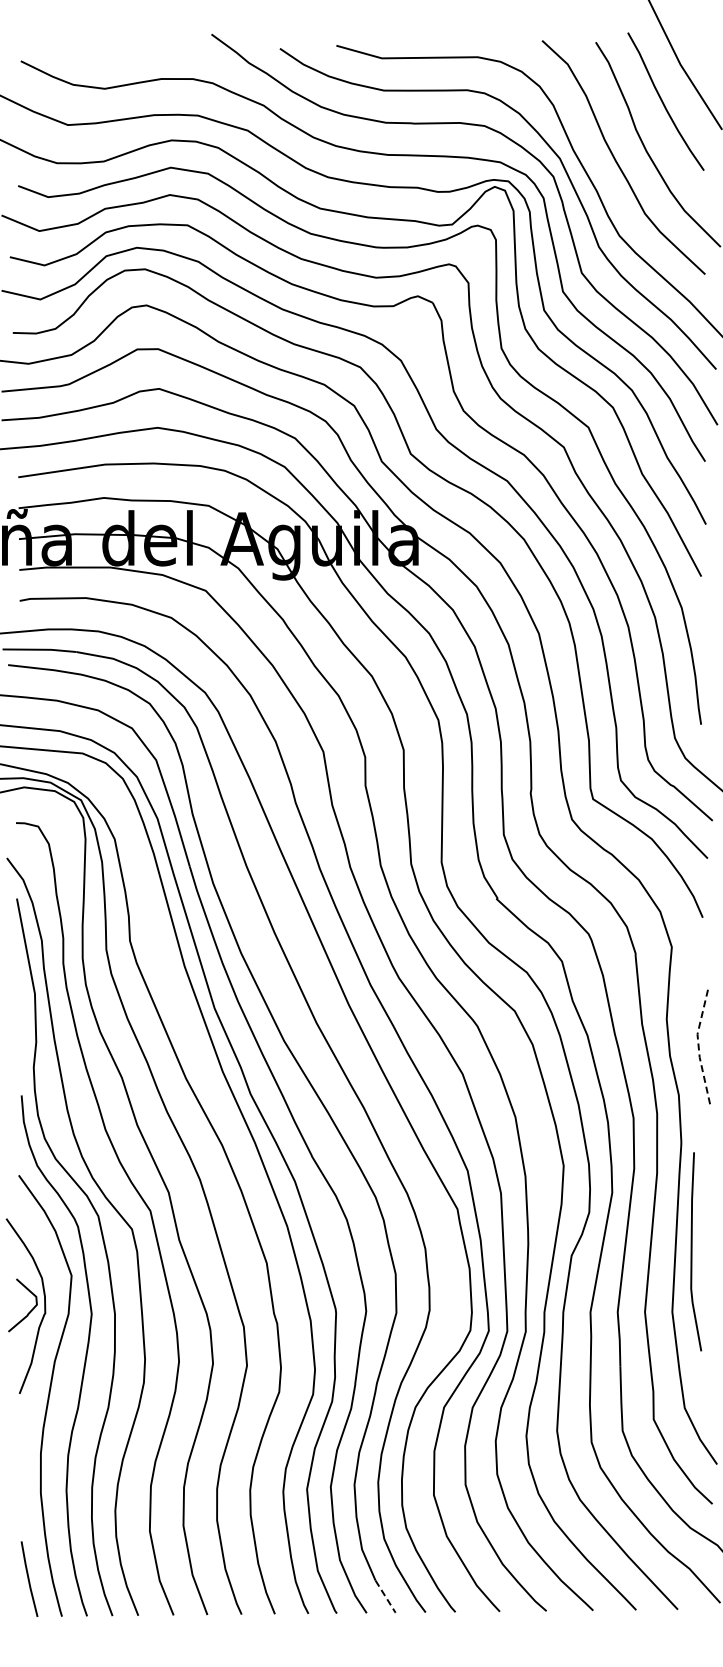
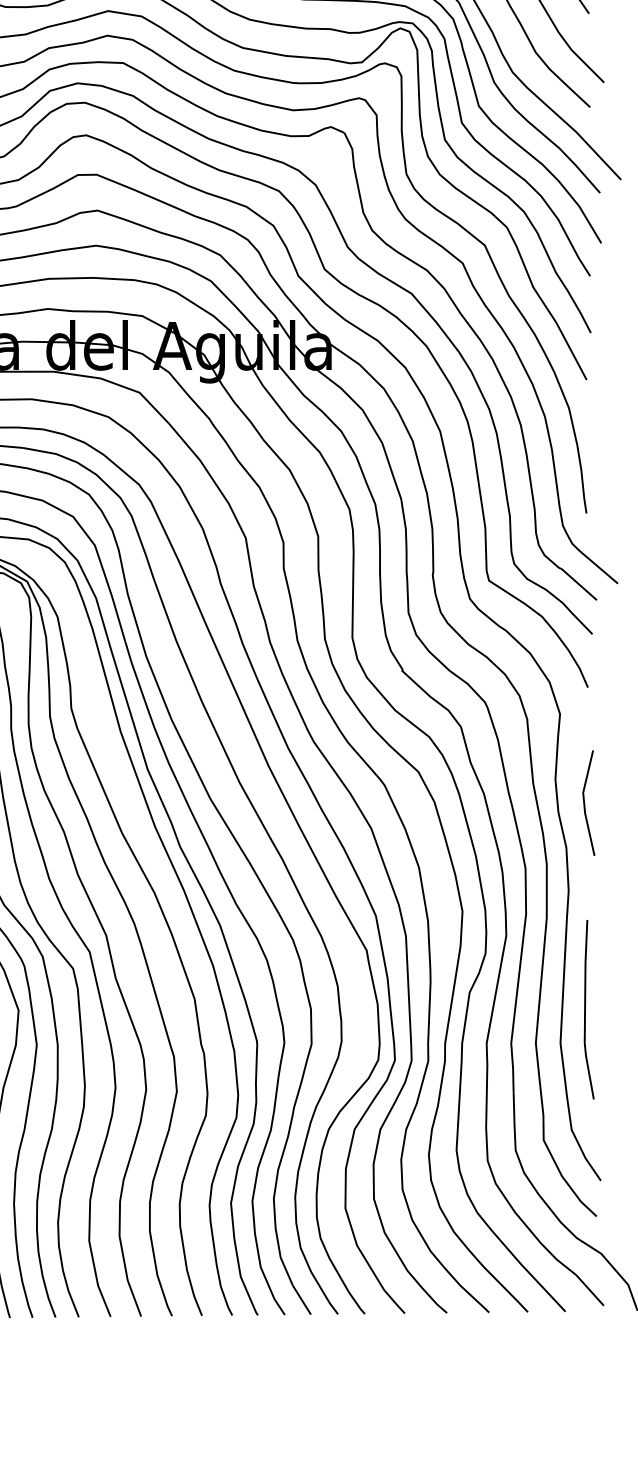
line: (698, 1045) -> (584, 802), dashed -> solid
line: (692, 1251) -> (585, 1009), moved
line: (386, 1597) -> (302, 1300), dashed -> solid

